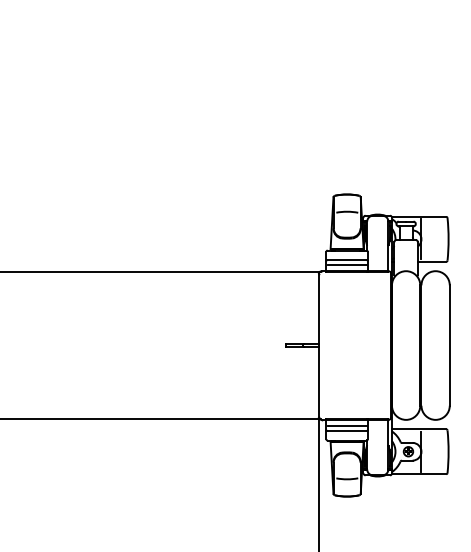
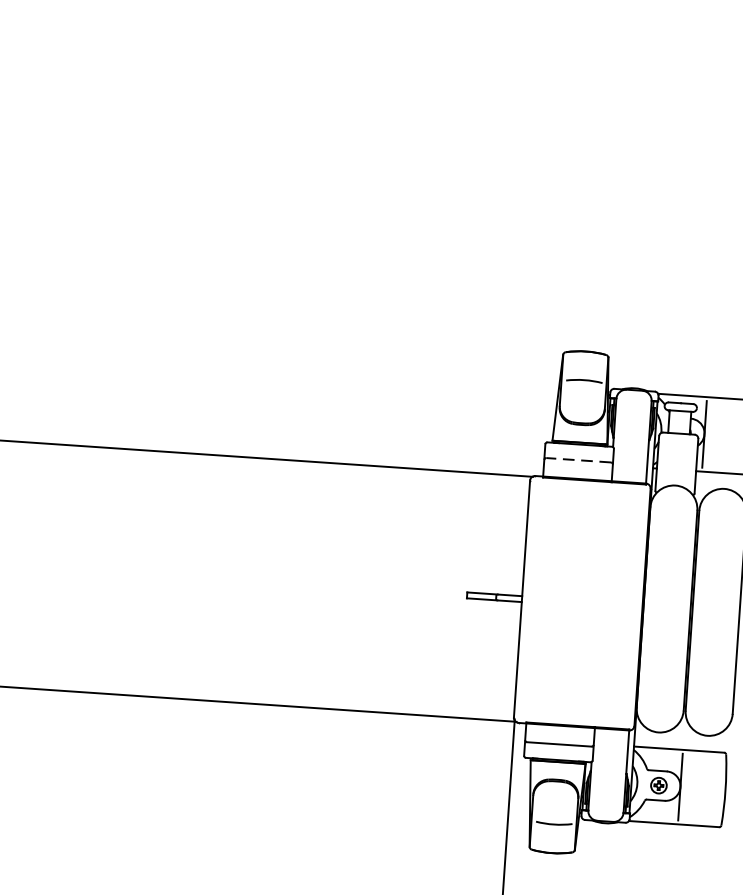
line: (346, 259) -> (577, 459), solid -> dashed
line: (346, 265) -> (577, 469), removed
line: (346, 425) -> (558, 735), removed

